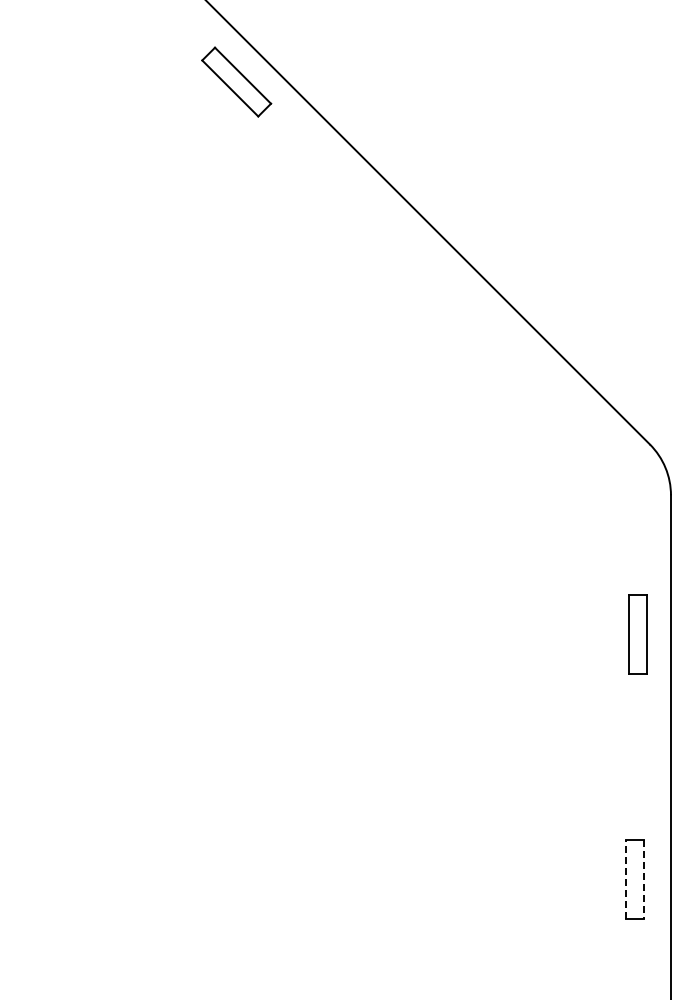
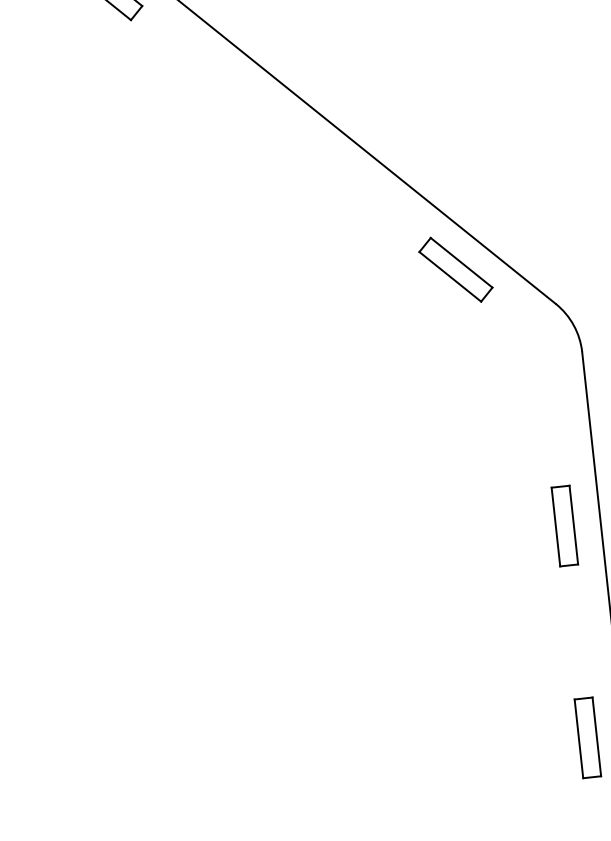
part: (553, 399) -> (455, 269), added
part: (637, 634) -> (564, 526), moved
line: (626, 879) -> (579, 738), dashed -> solid
line: (644, 879) -> (597, 736), dashed -> solid

